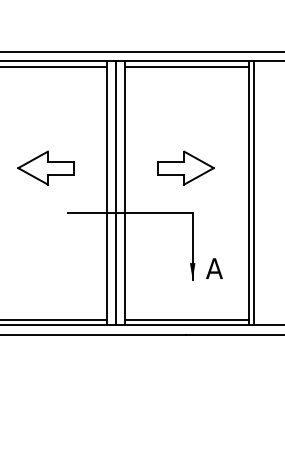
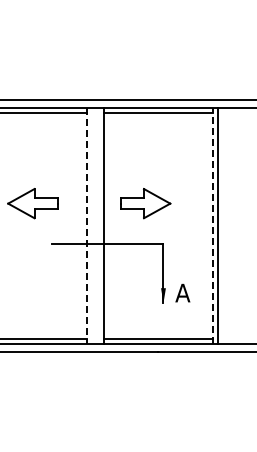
part: (185, 167) -> (145, 203), moved
line: (106, 192) -> (86, 225), solid -> dashed
line: (116, 192) -> (95, 225), removed
line: (248, 192) -> (213, 225), solid -> dashed

